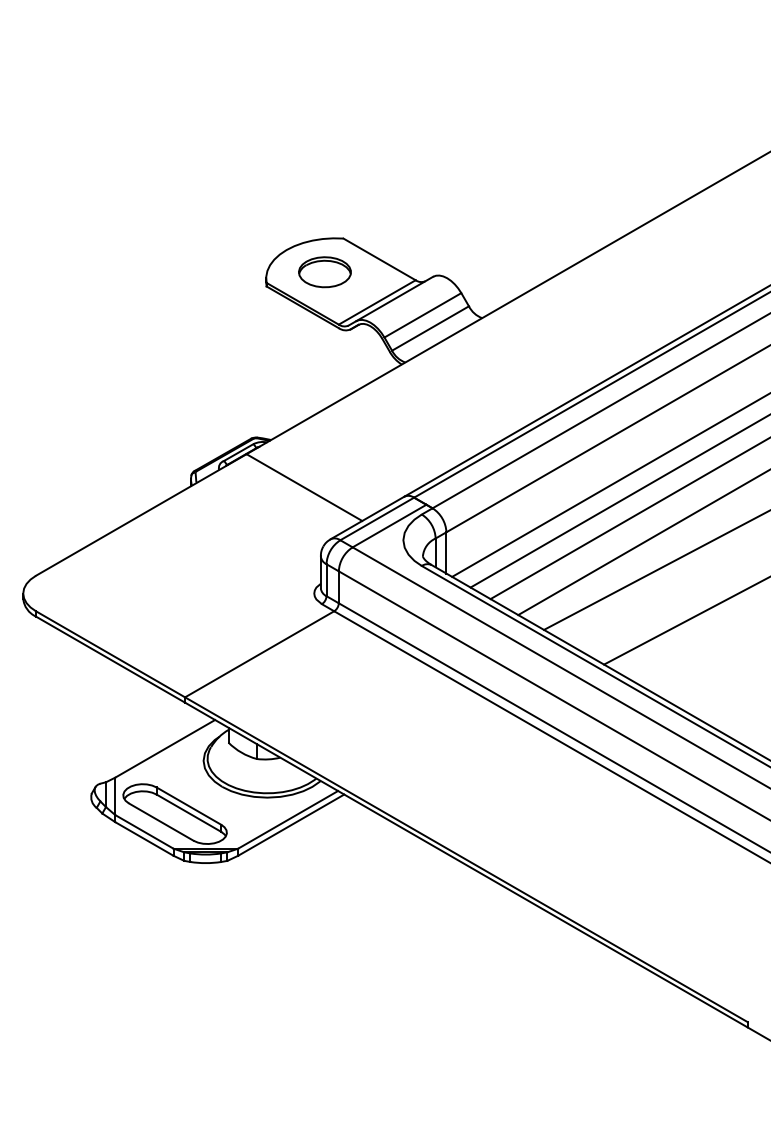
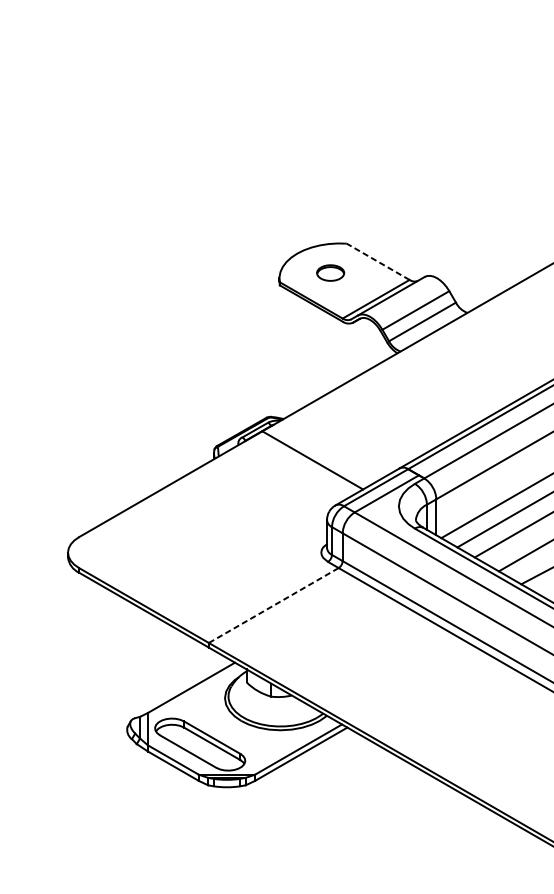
line: (379, 259) -> (378, 261), solid -> dashed
part: (324, 272) -> (330, 273), size x0.6
line: (260, 654) -> (274, 605), solid -> dashed

